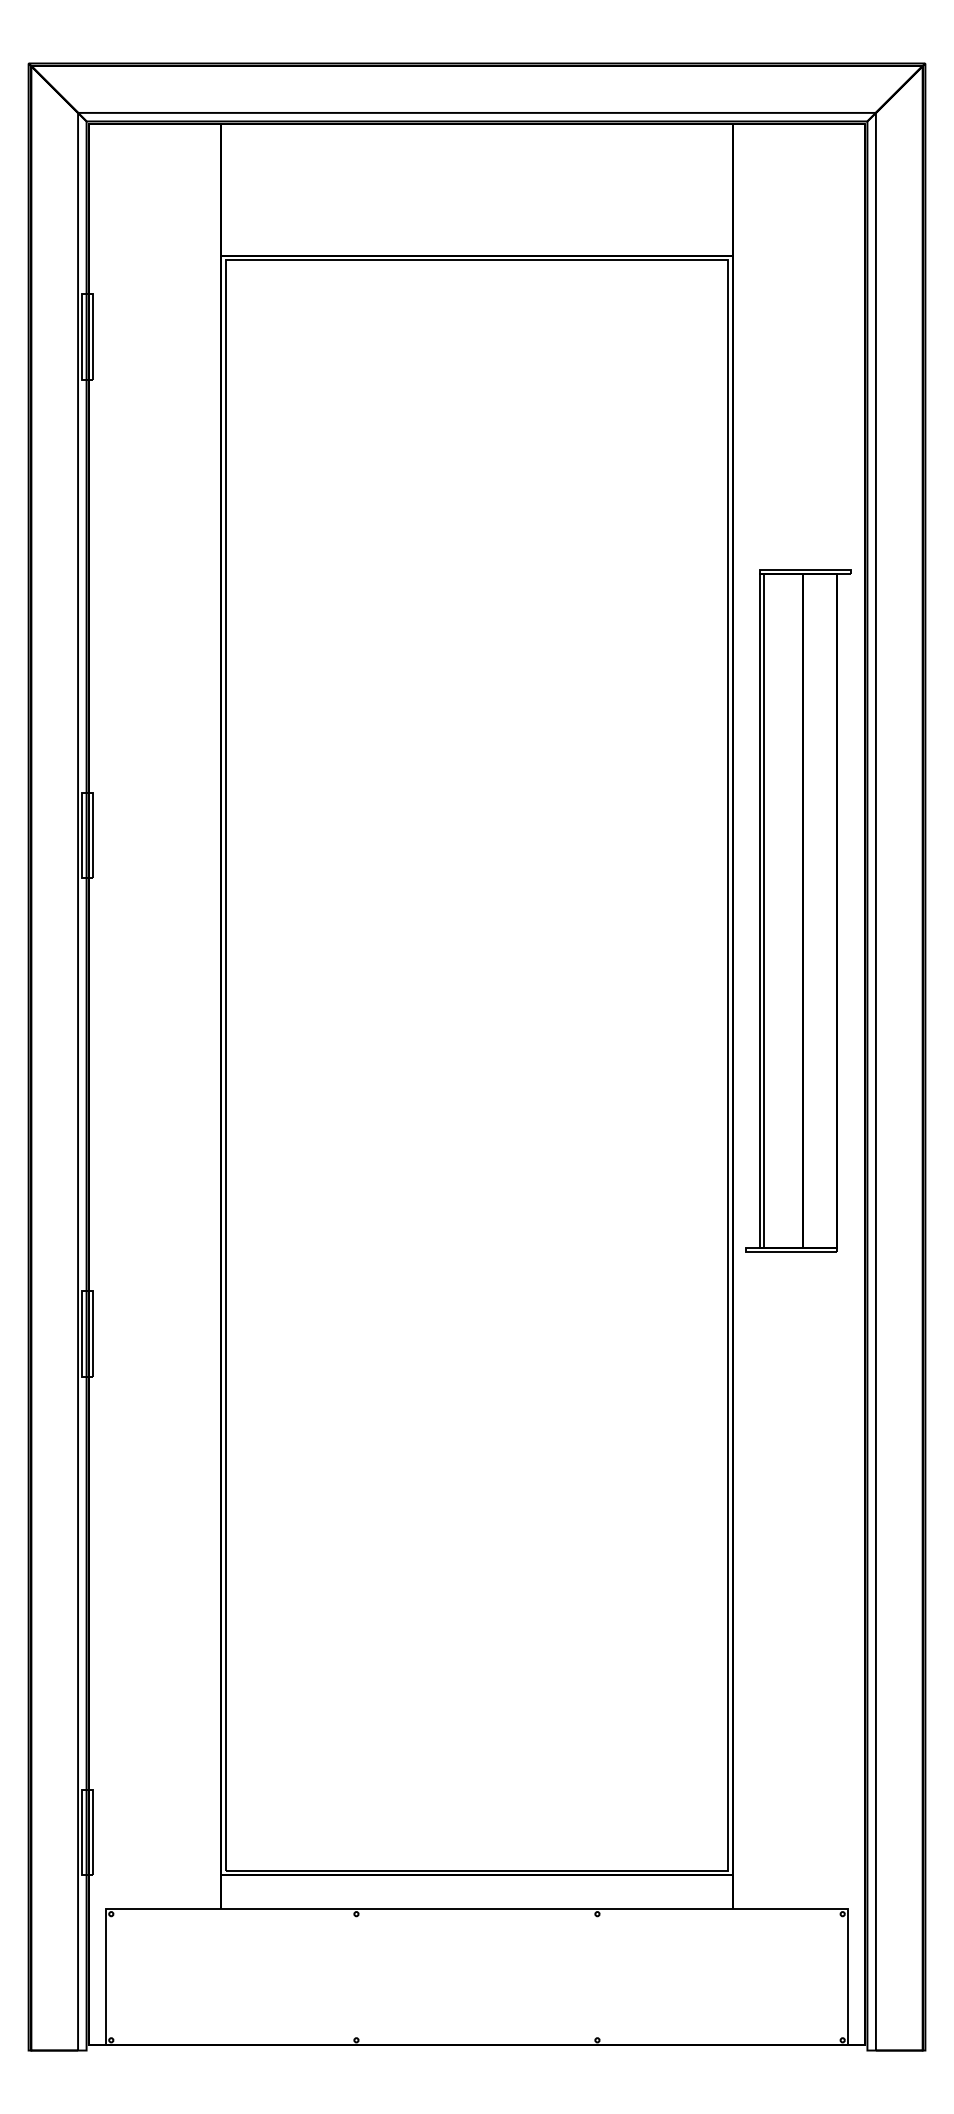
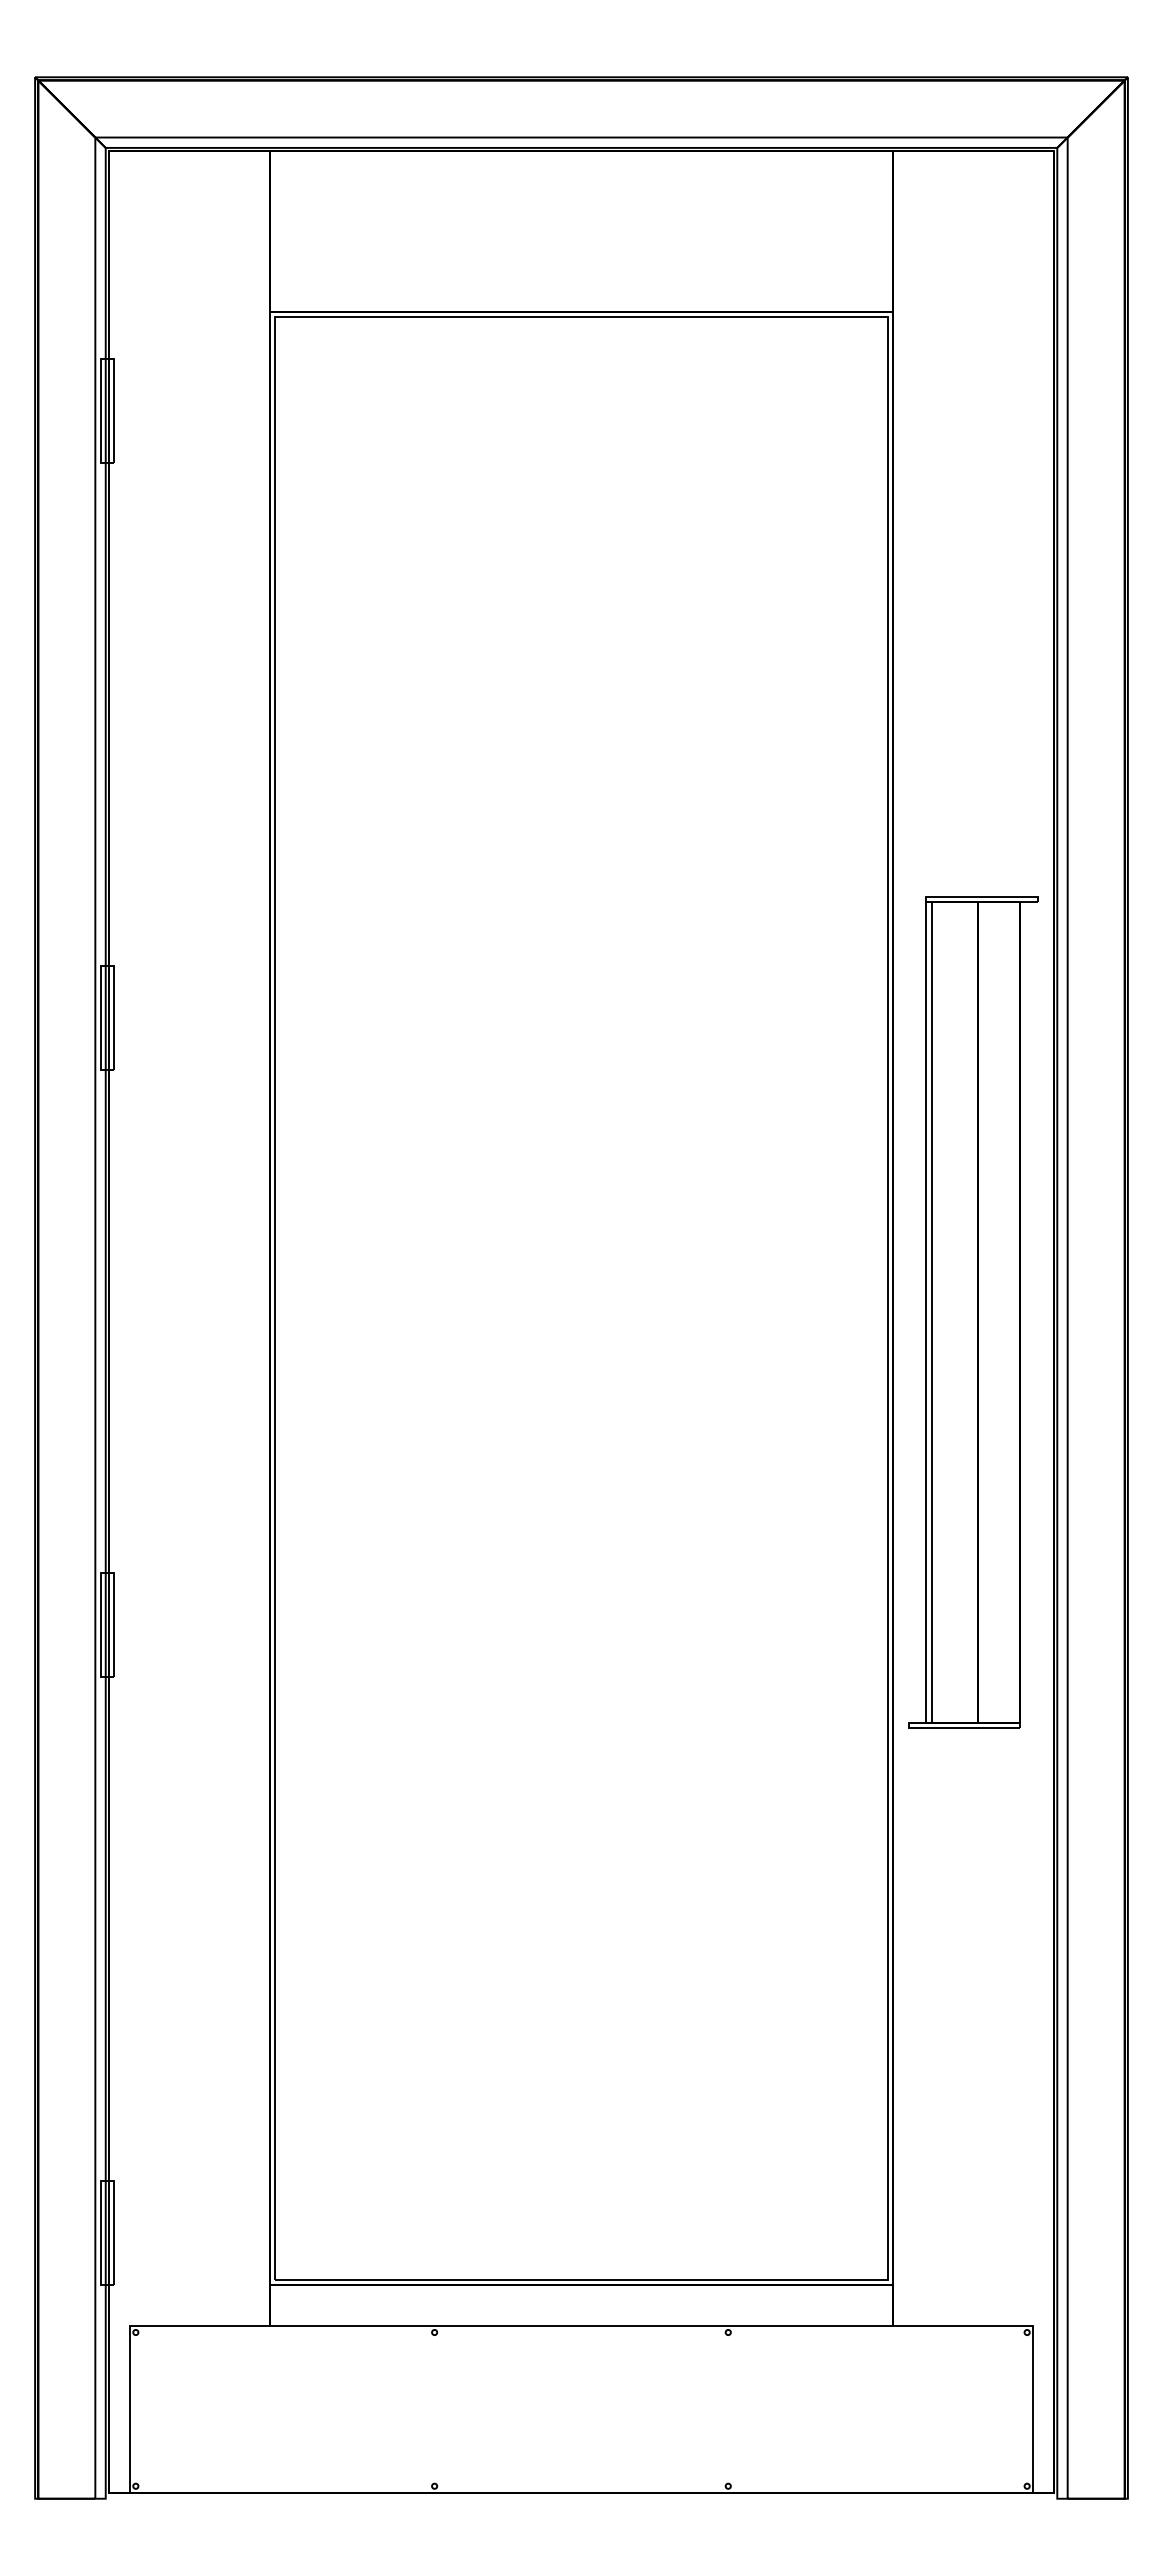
part: (798, 911) -> (973, 1312), moved

